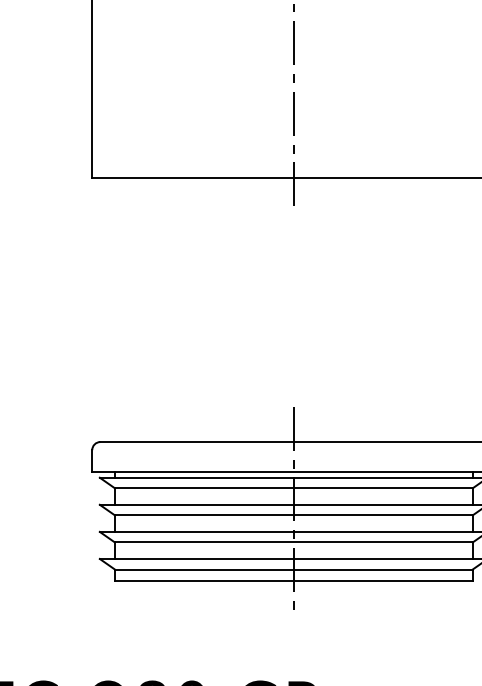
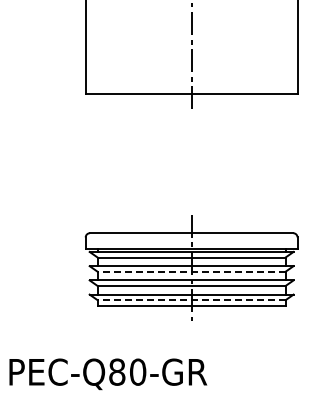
line: (293, 514) -> (191, 271), solid -> dashed
line: (293, 570) -> (191, 300), solid -> dashed

